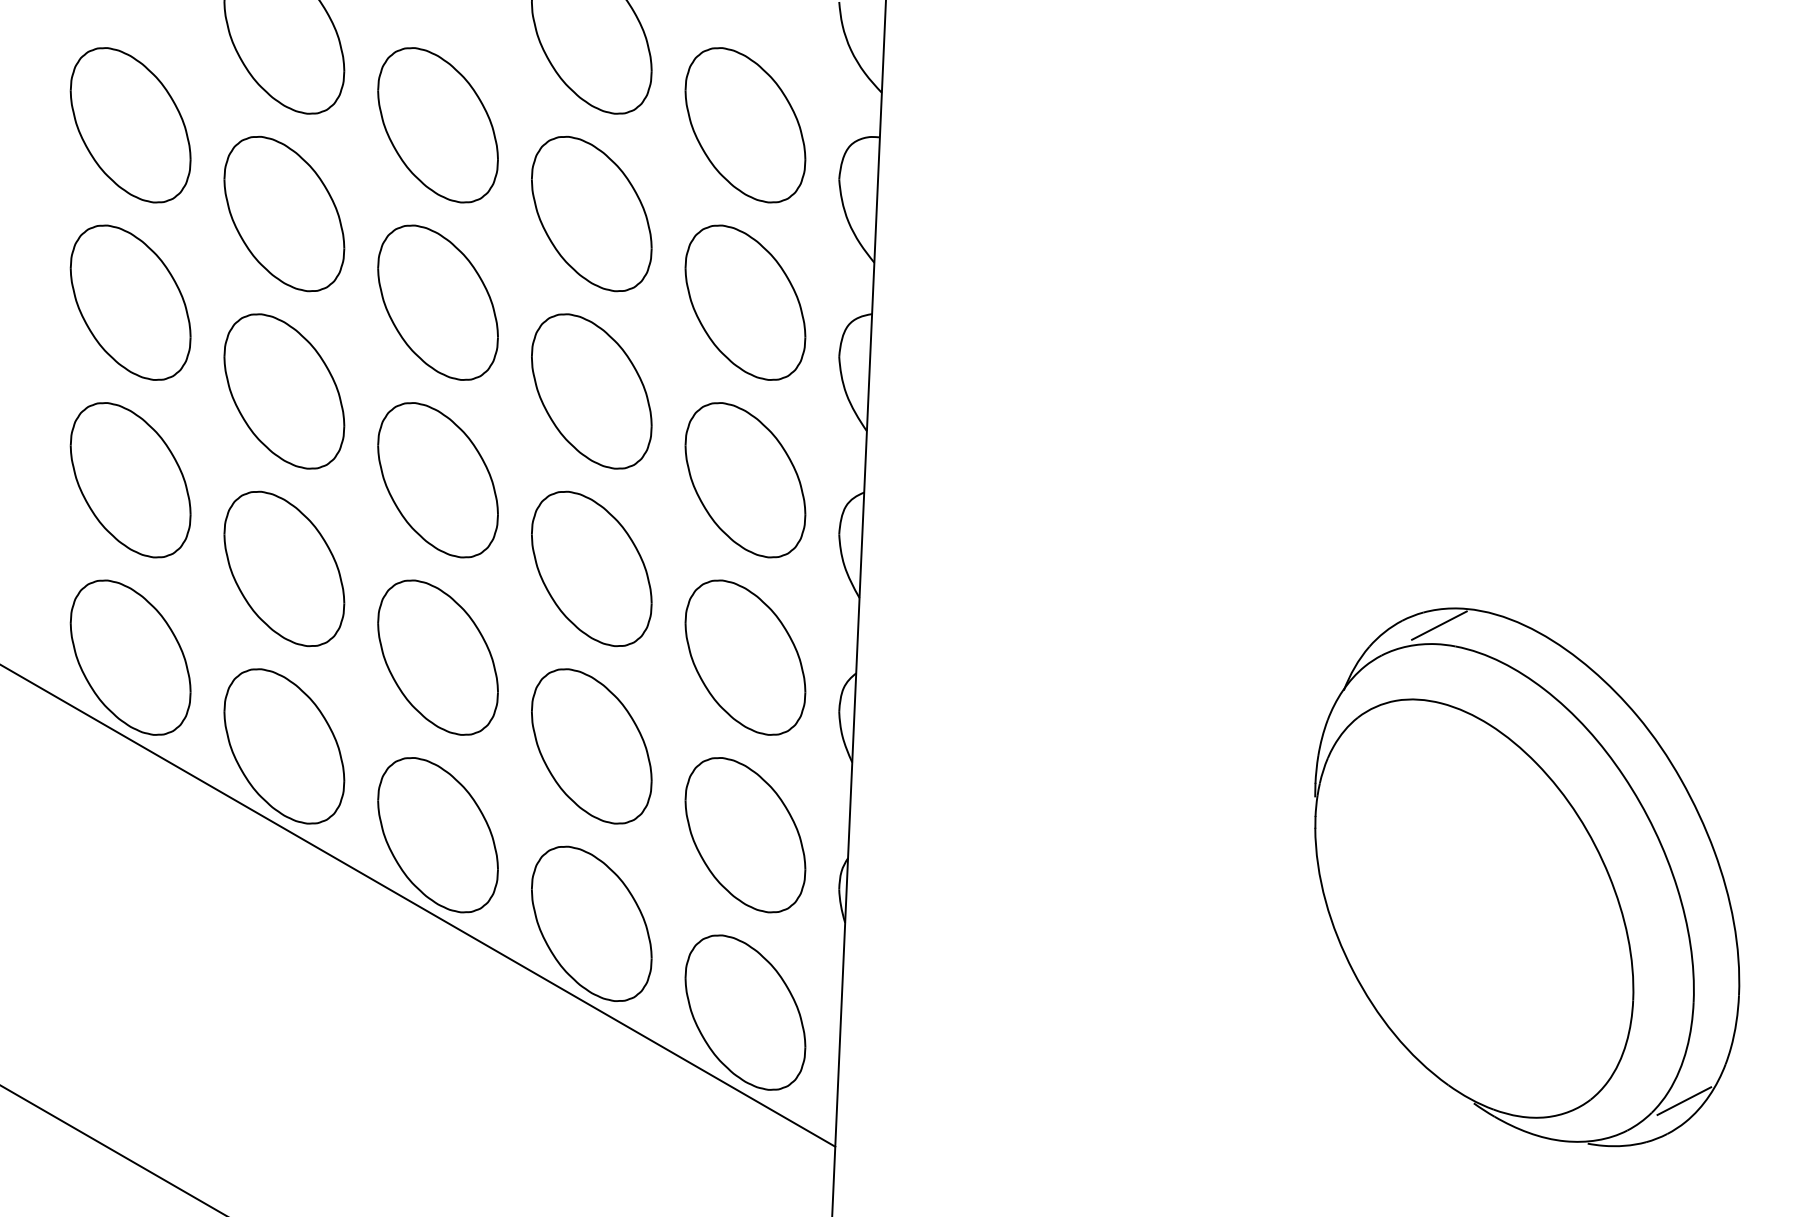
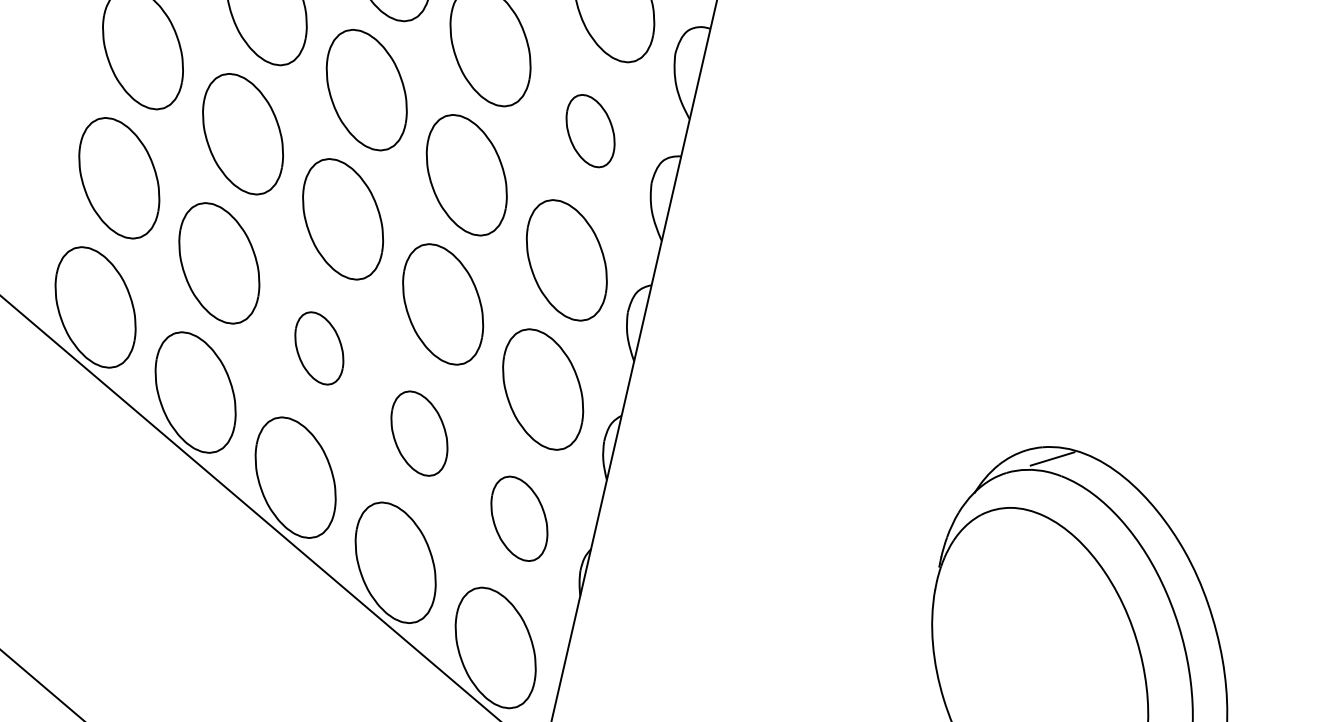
part: (745, 302) -> (590, 131), size x0.6
part: (437, 657) -> (319, 348), size x0.6
part: (591, 746) -> (419, 433), size x0.7
part: (745, 835) -> (519, 519), size x0.7

